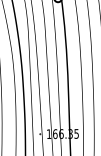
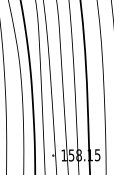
text: (62, 134) -> (80, 155), 166.35 -> 158.15

